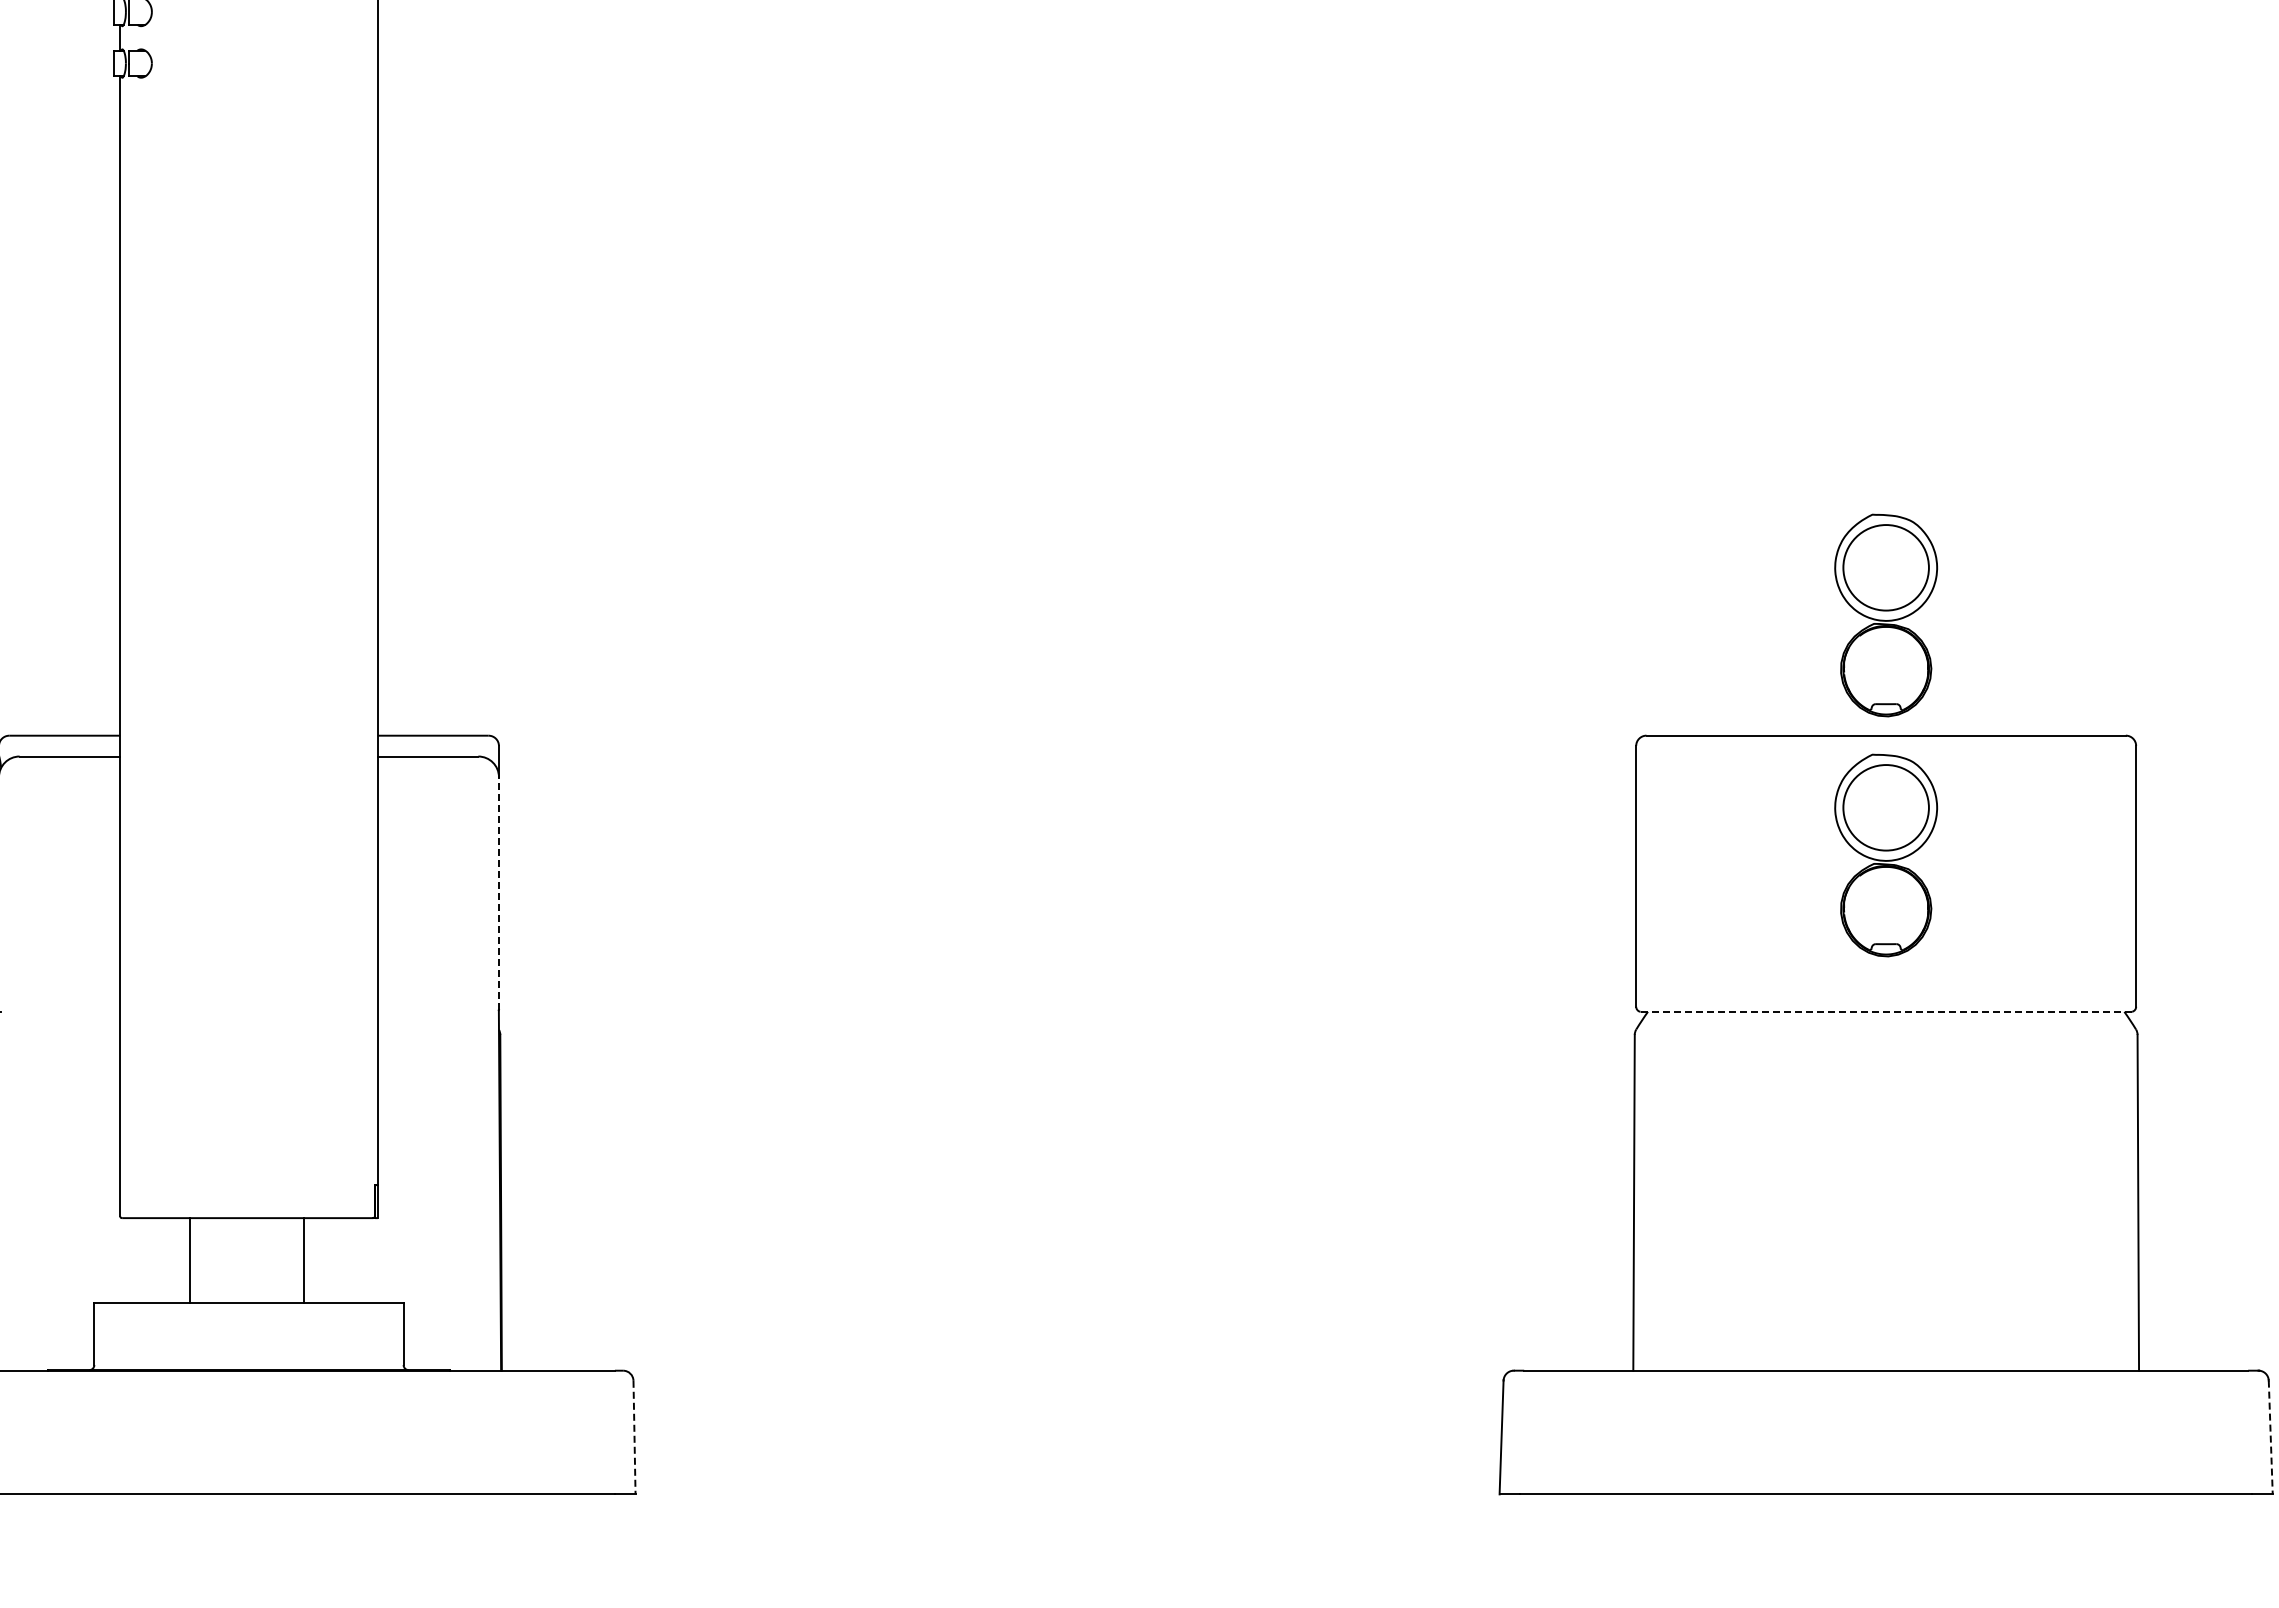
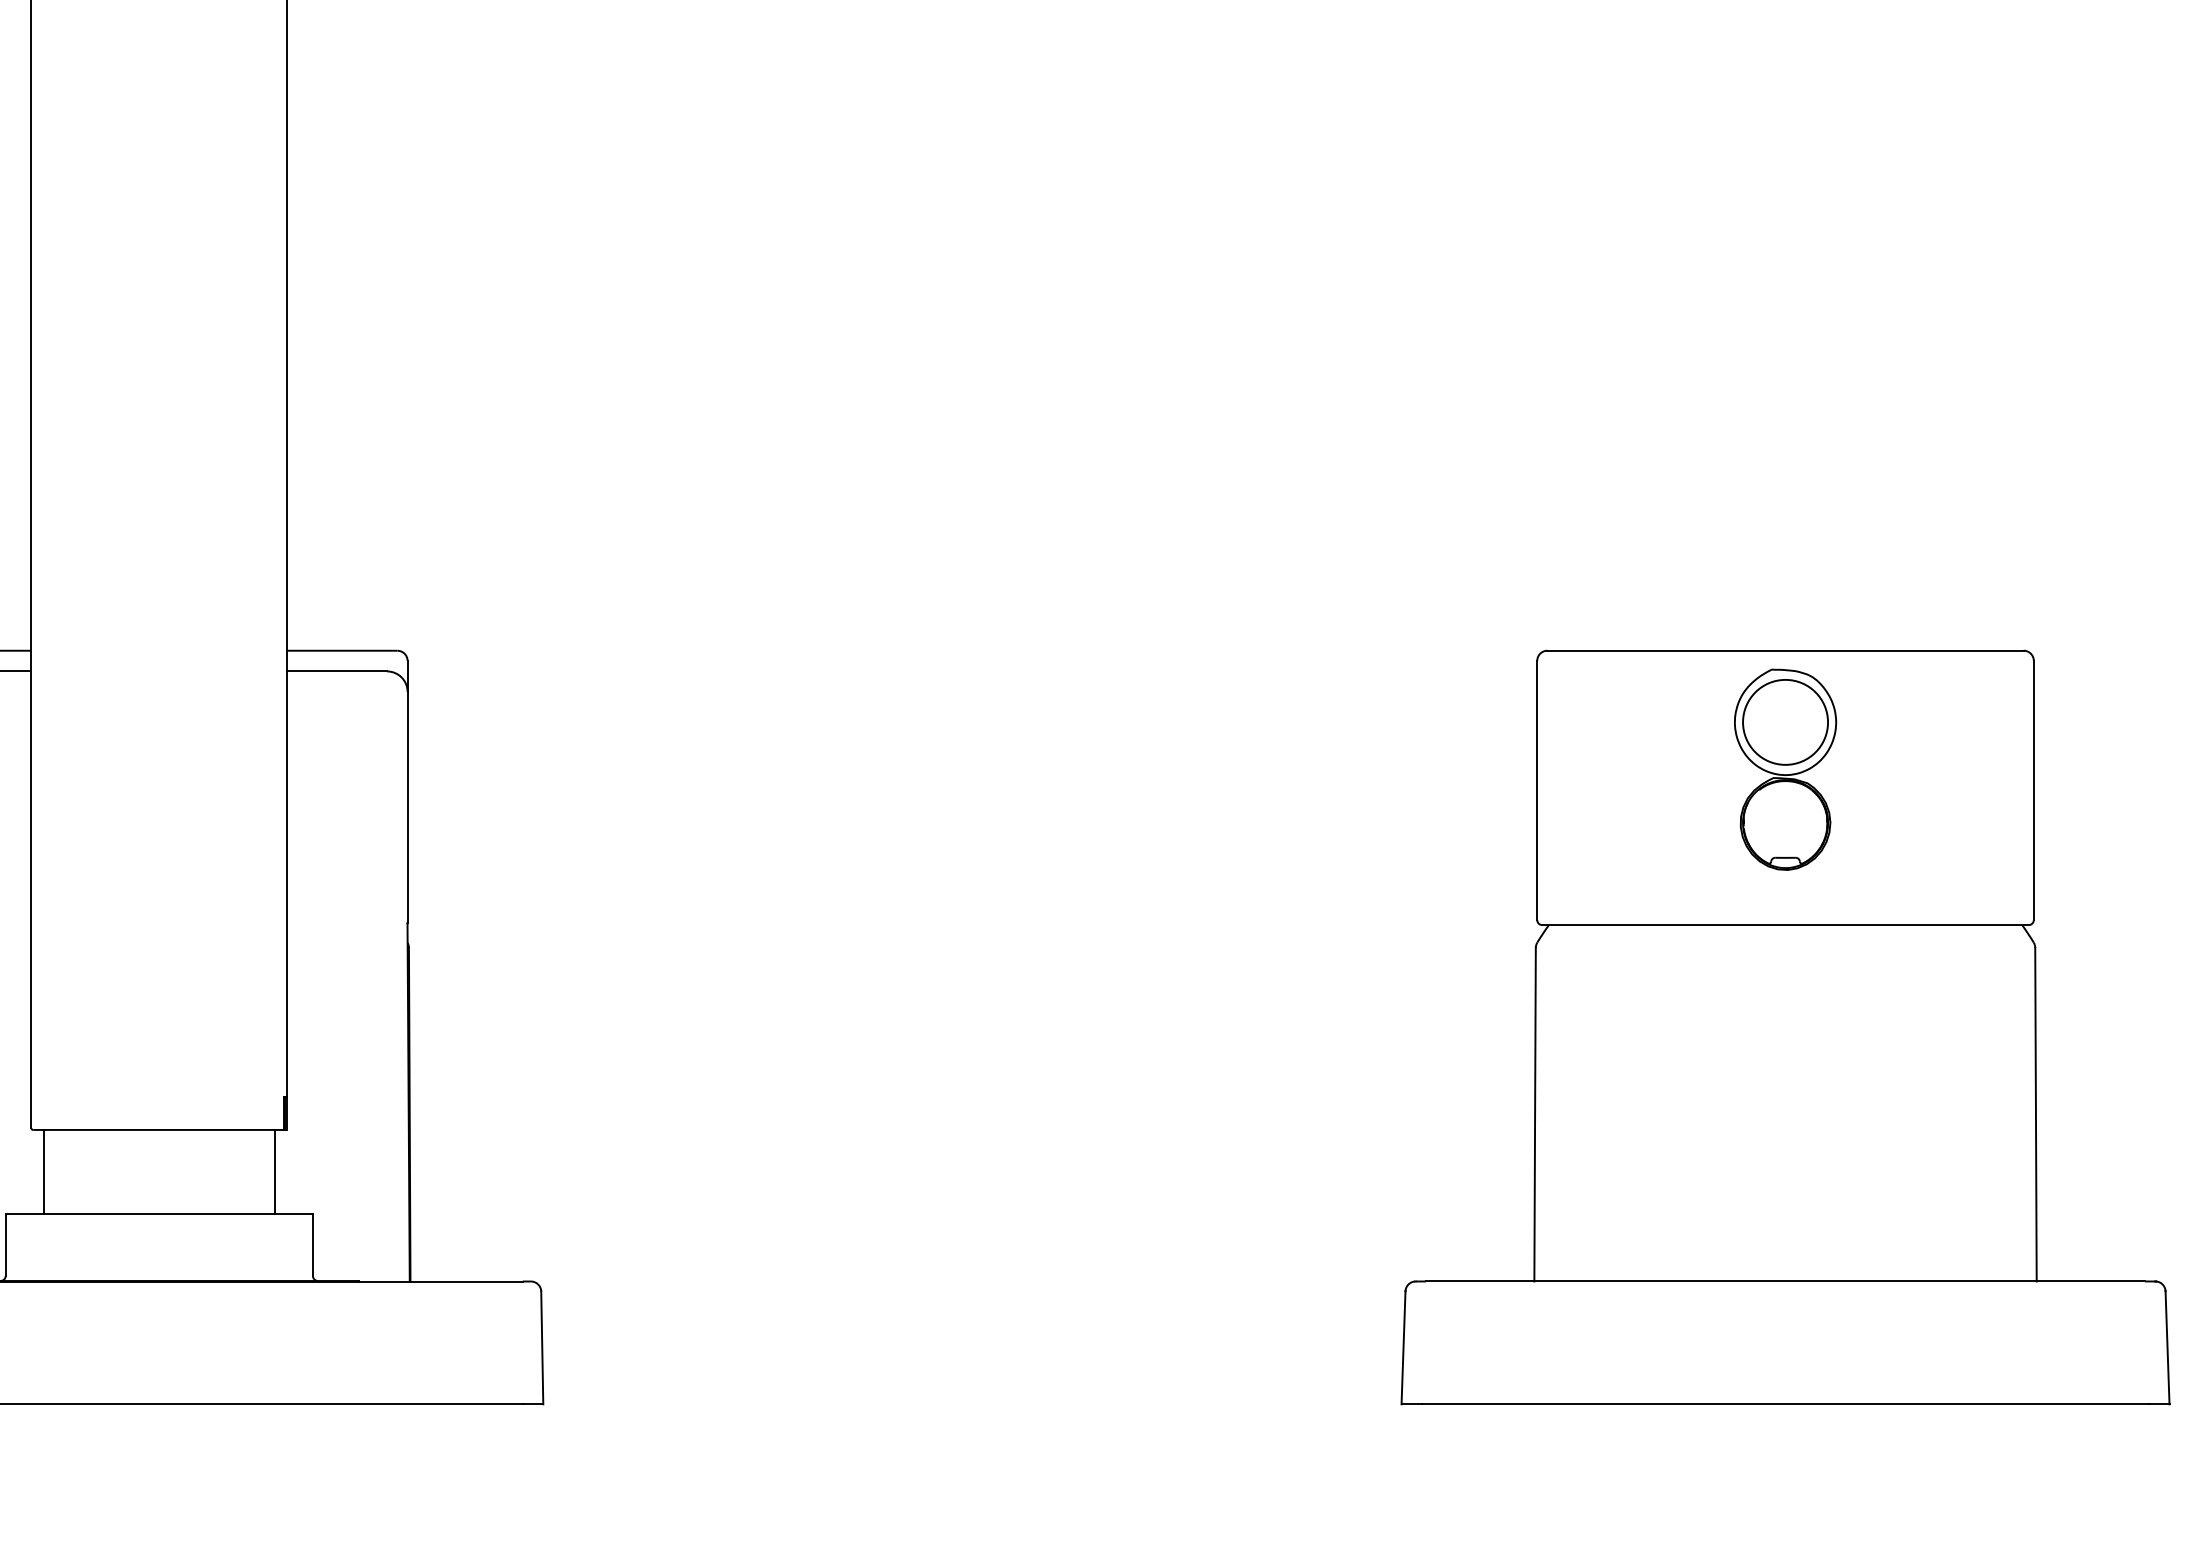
part: (1886, 615) -> (1785, 531), removed
line: (498, 893) -> (407, 807), dashed -> solid
line: (1886, 1011) -> (1785, 924), dashed -> solid
line: (190, 1260) -> (44, 1172), moved
line: (303, 1260) -> (274, 1172), moved
line: (634, 1437) -> (542, 1347), dashed -> solid
line: (2270, 1437) -> (2167, 1347), dashed -> solid

